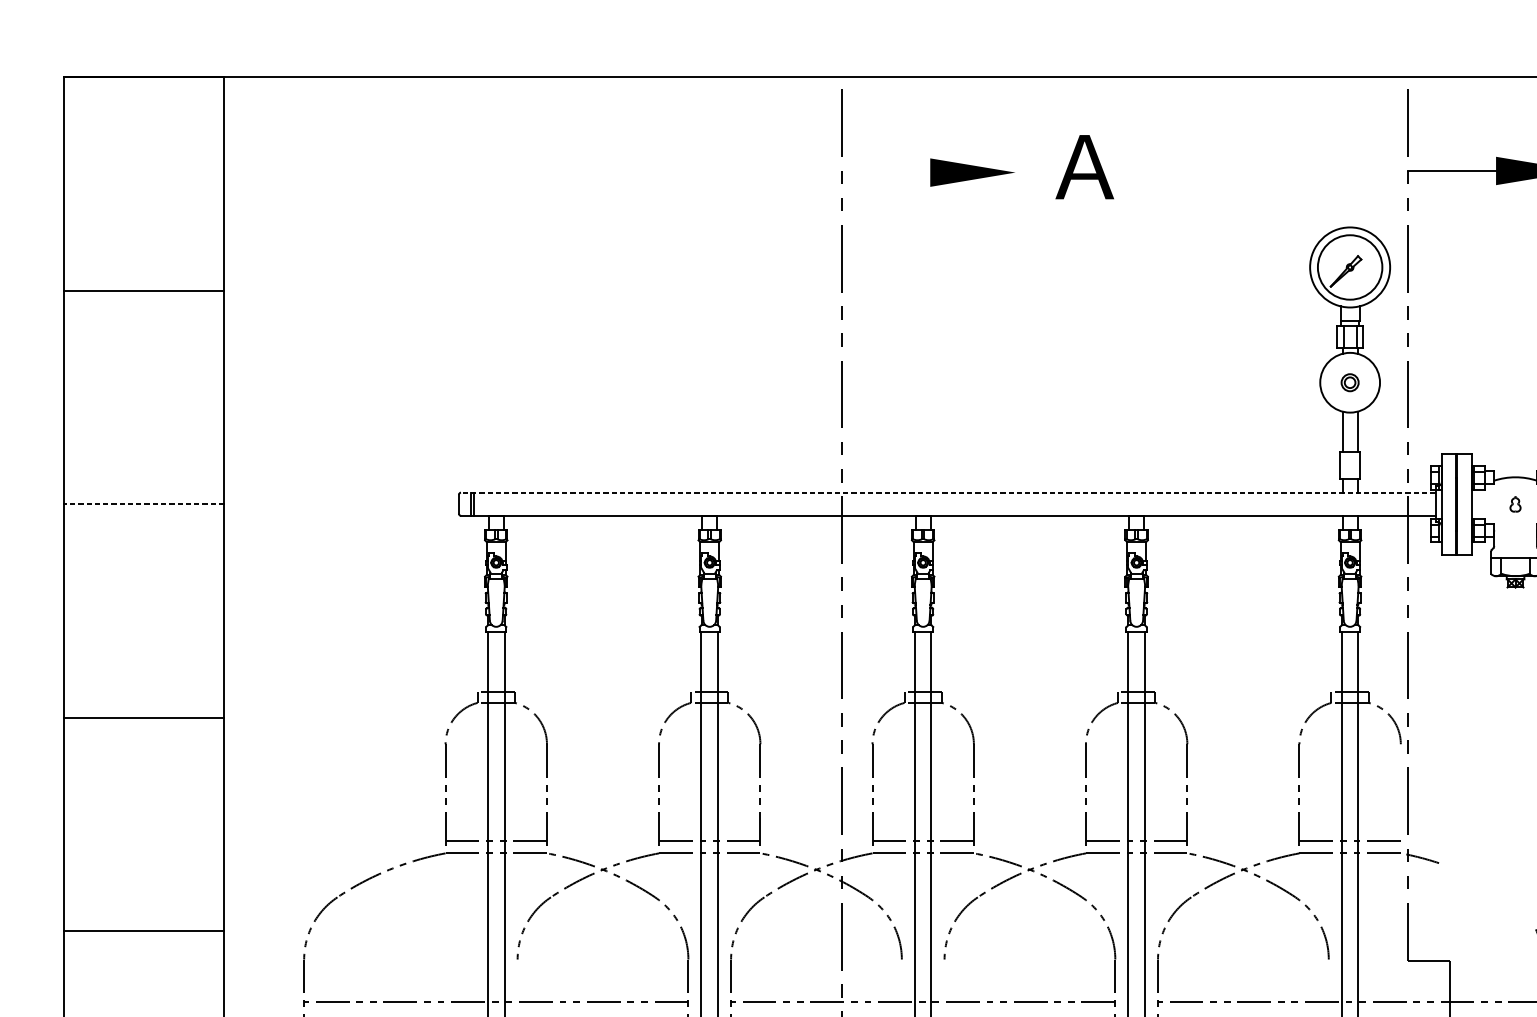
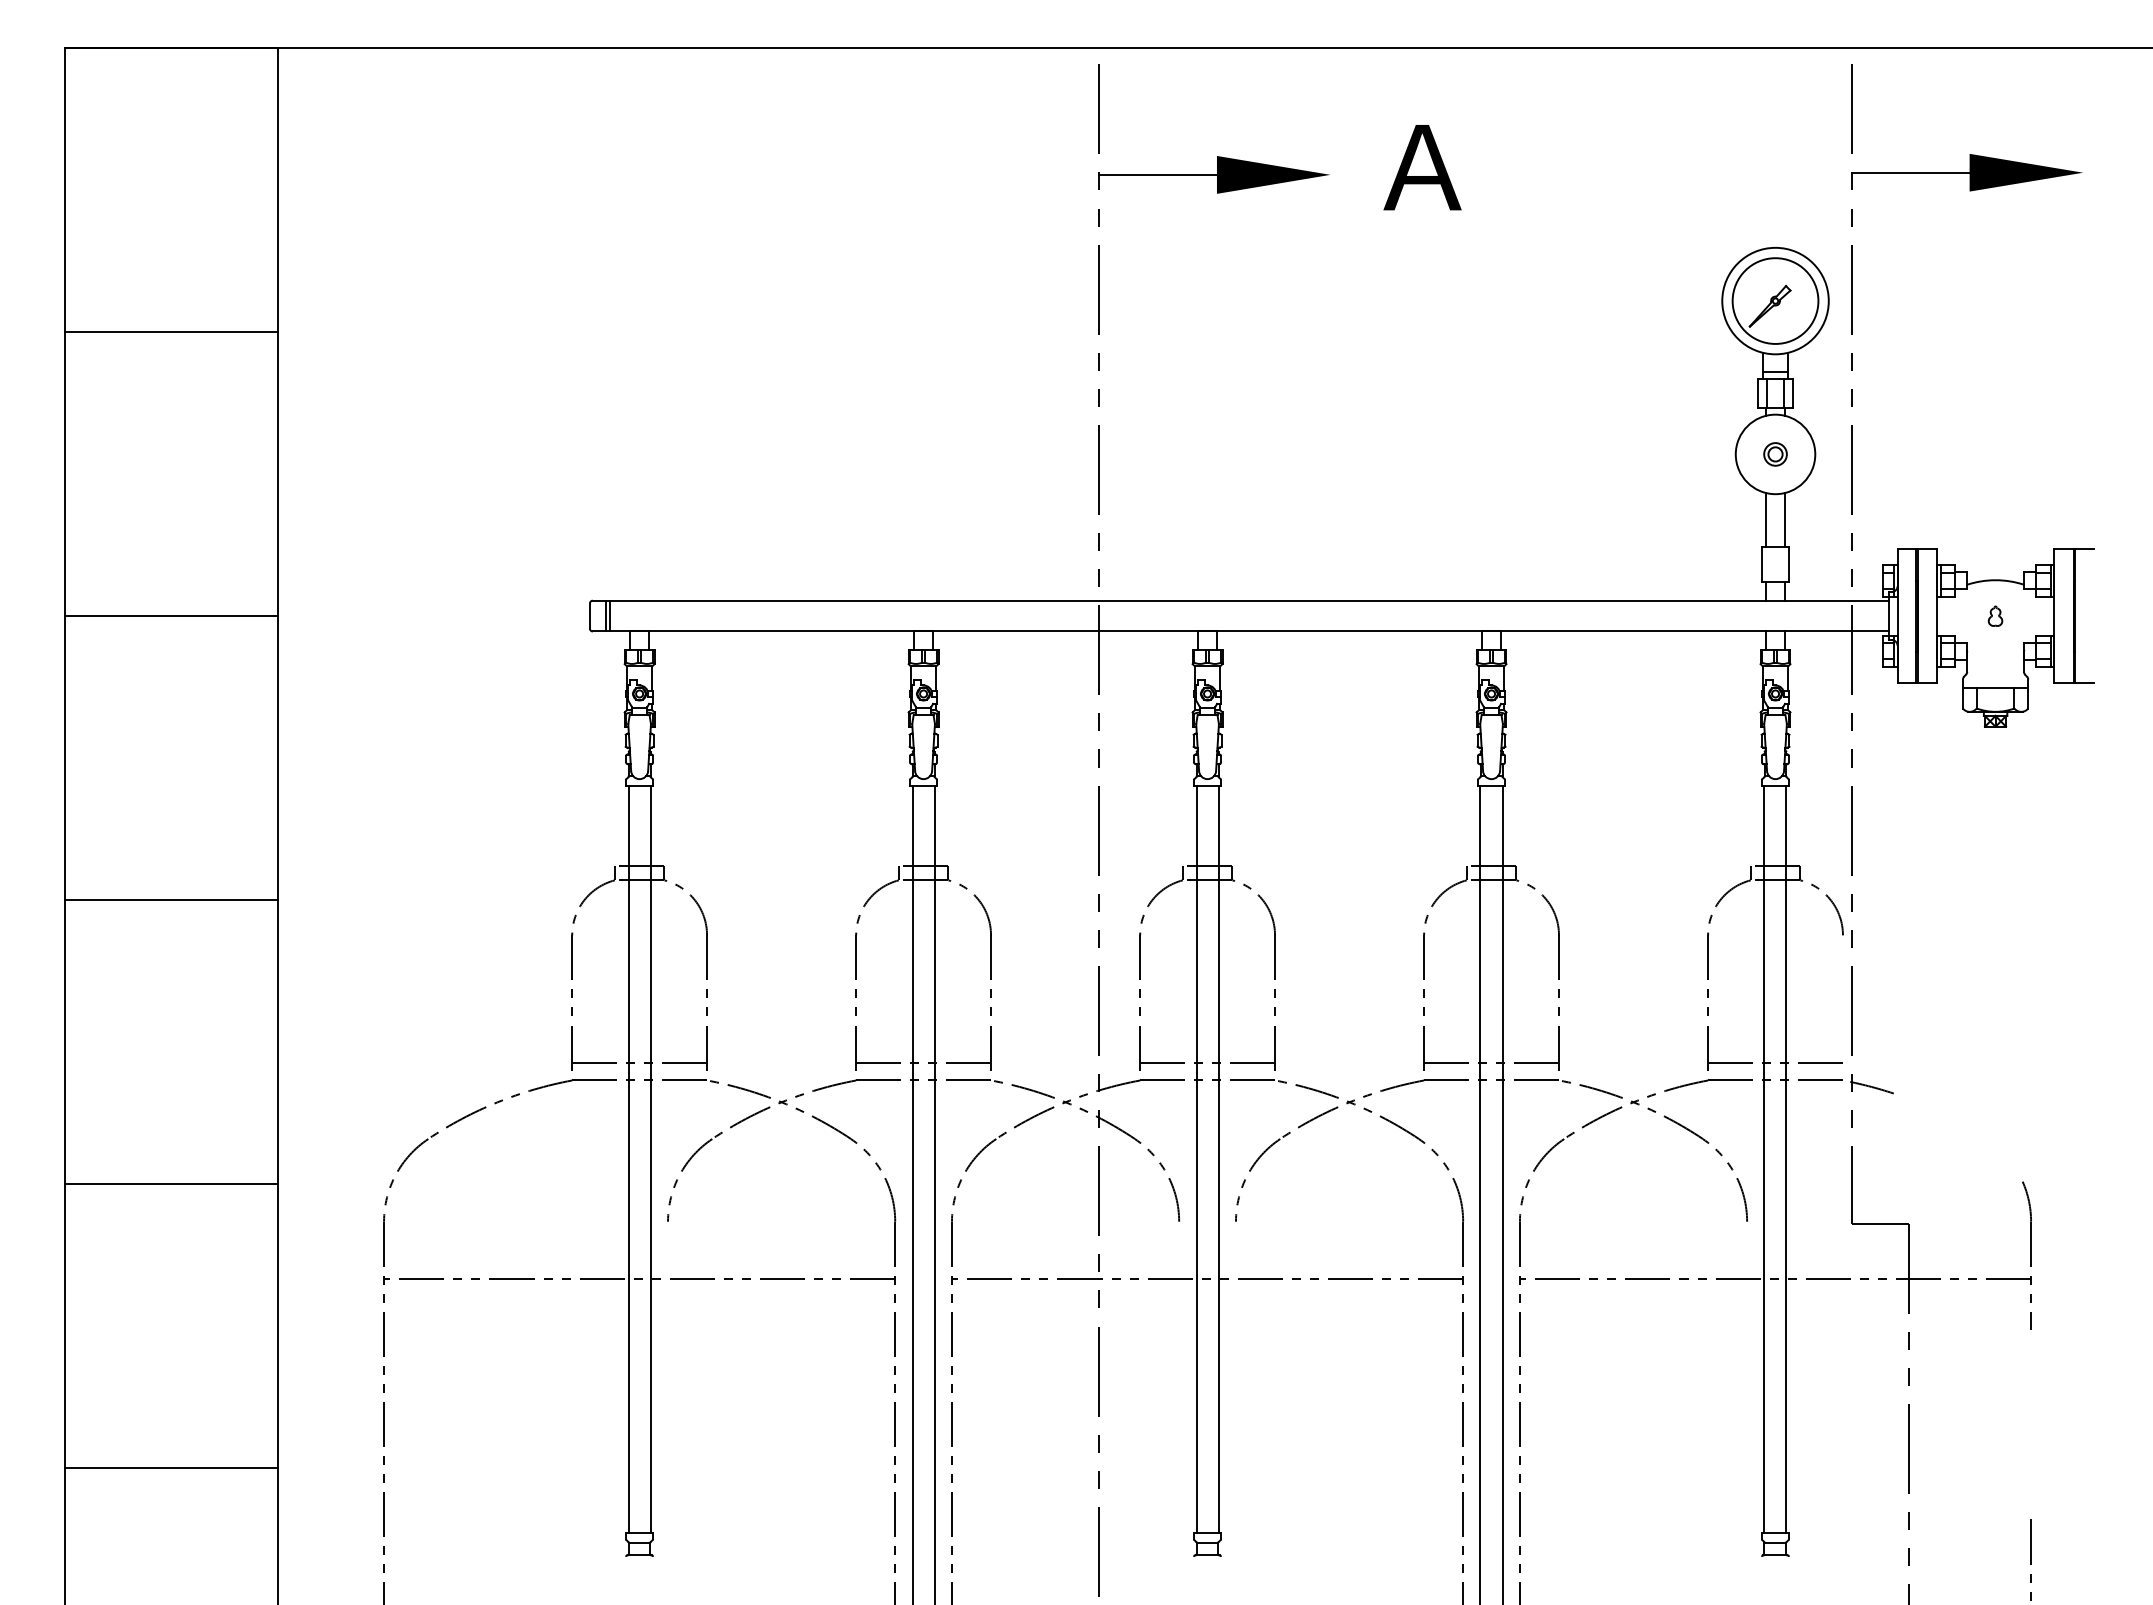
line: (885, 172) -> (1157, 174), added
line: (947, 492) -> (1240, 600), dashed -> solid
line: (143, 504) -> (170, 616), dashed -> solid

